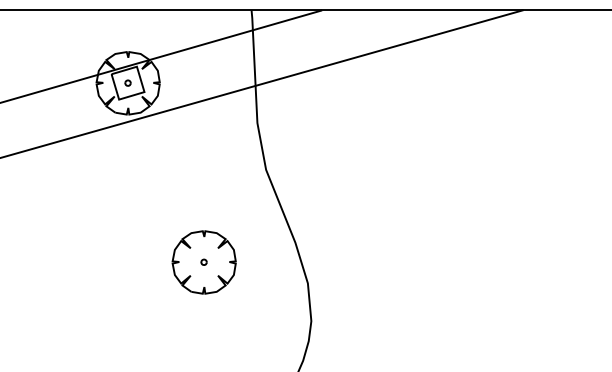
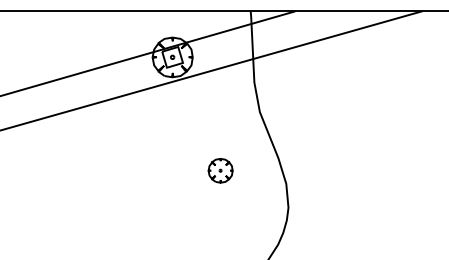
part: (203, 262) -> (220, 170), size x0.6

